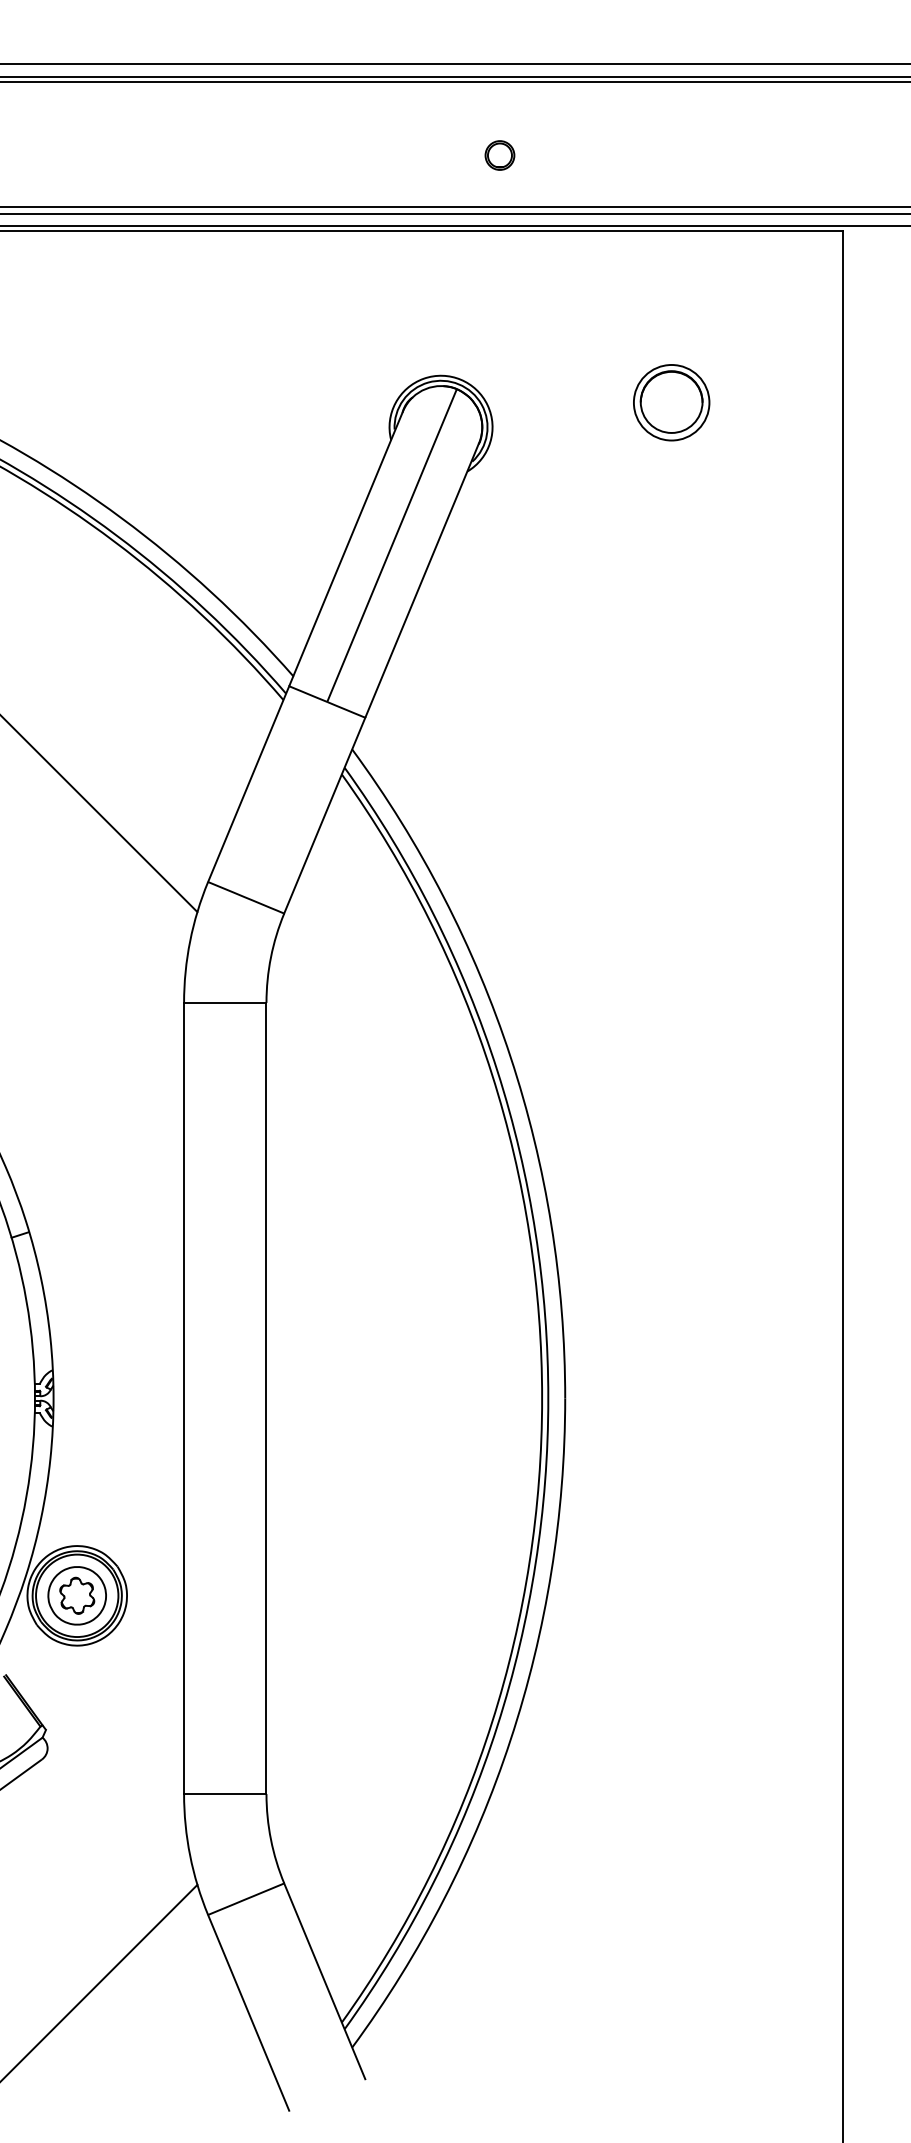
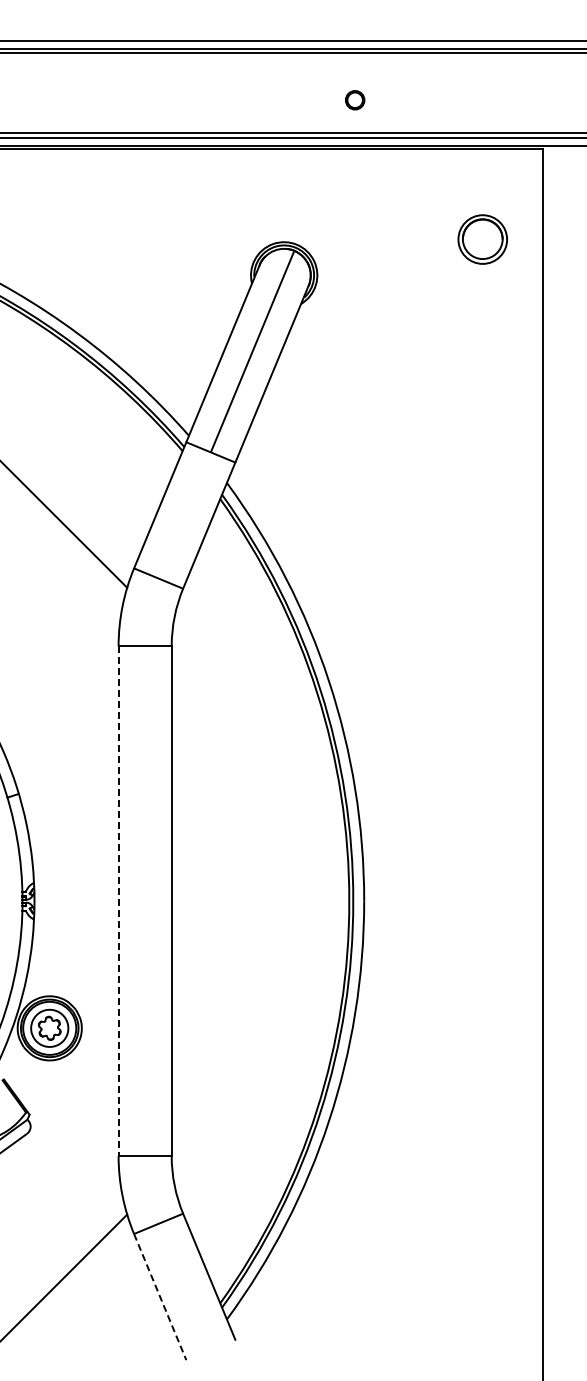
part: (500, 155) -> (355, 100), moved
part: (671, 402) -> (482, 239), moved
line: (183, 1398) -> (118, 901), solid -> dashed
line: (249, 2013) -> (160, 1297), solid -> dashed

